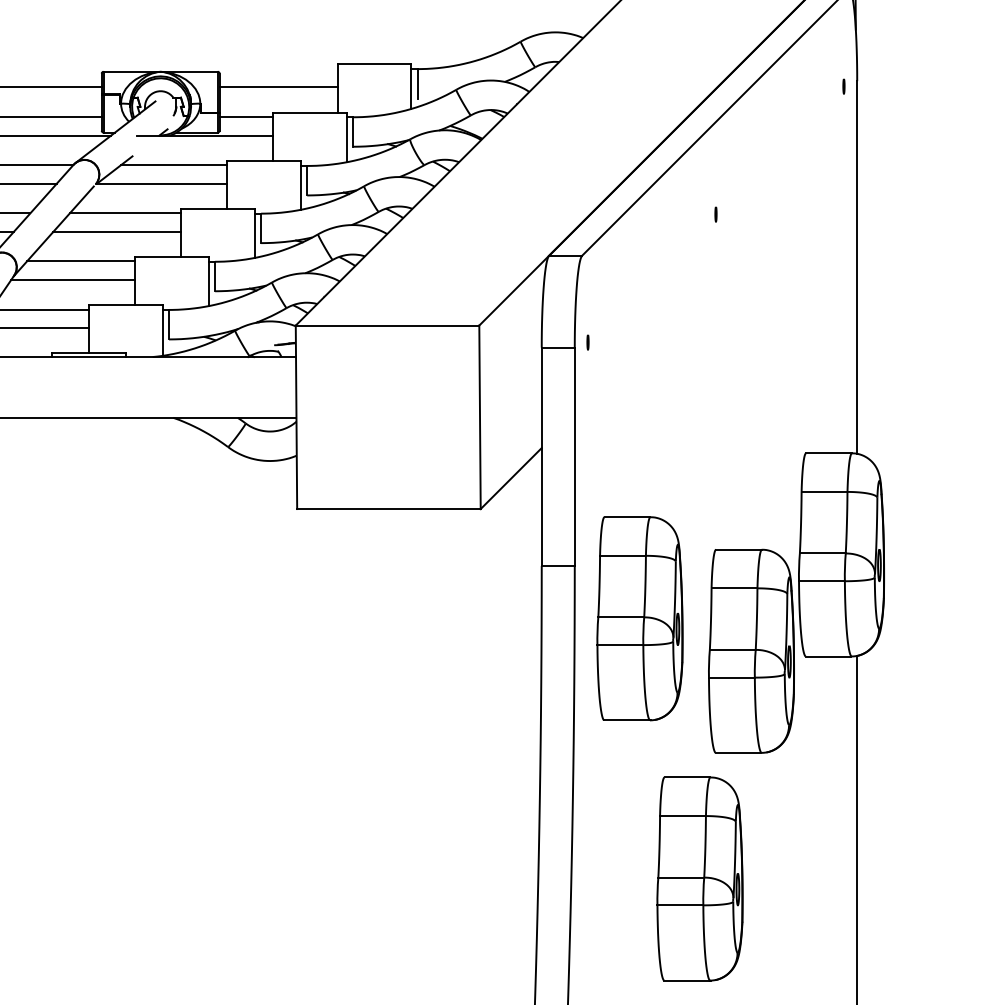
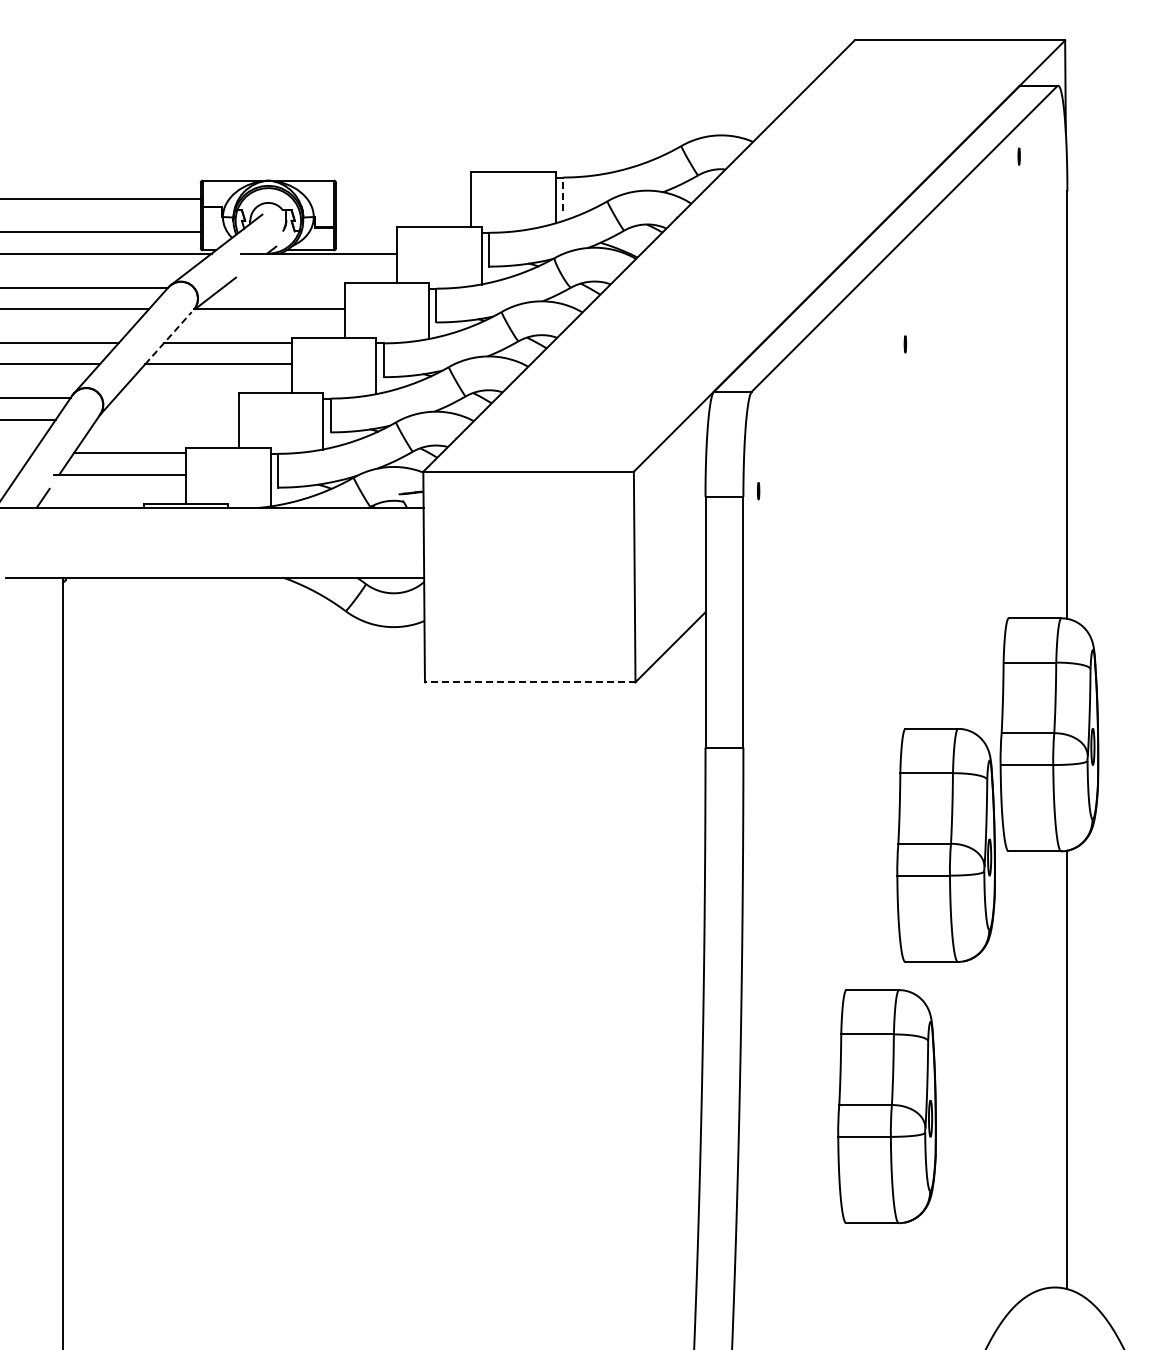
line: (417, 83) -> (563, 194), solid -> dashed
line: (843, 86) -> (1018, 156), moved
line: (278, 87) -> (403, 198), removed
line: (246, 117) -> (366, 232), removed
line: (173, 164) -> (283, 287), removed
line: (73, 209) -> (168, 338), solid -> dashed
line: (80, 261) -> (176, 398), removed
line: (72, 280) -> (167, 419), removed
line: (388, 509) -> (529, 682), solid -> dashed
part: (639, 618) -> (817, 807), removed

